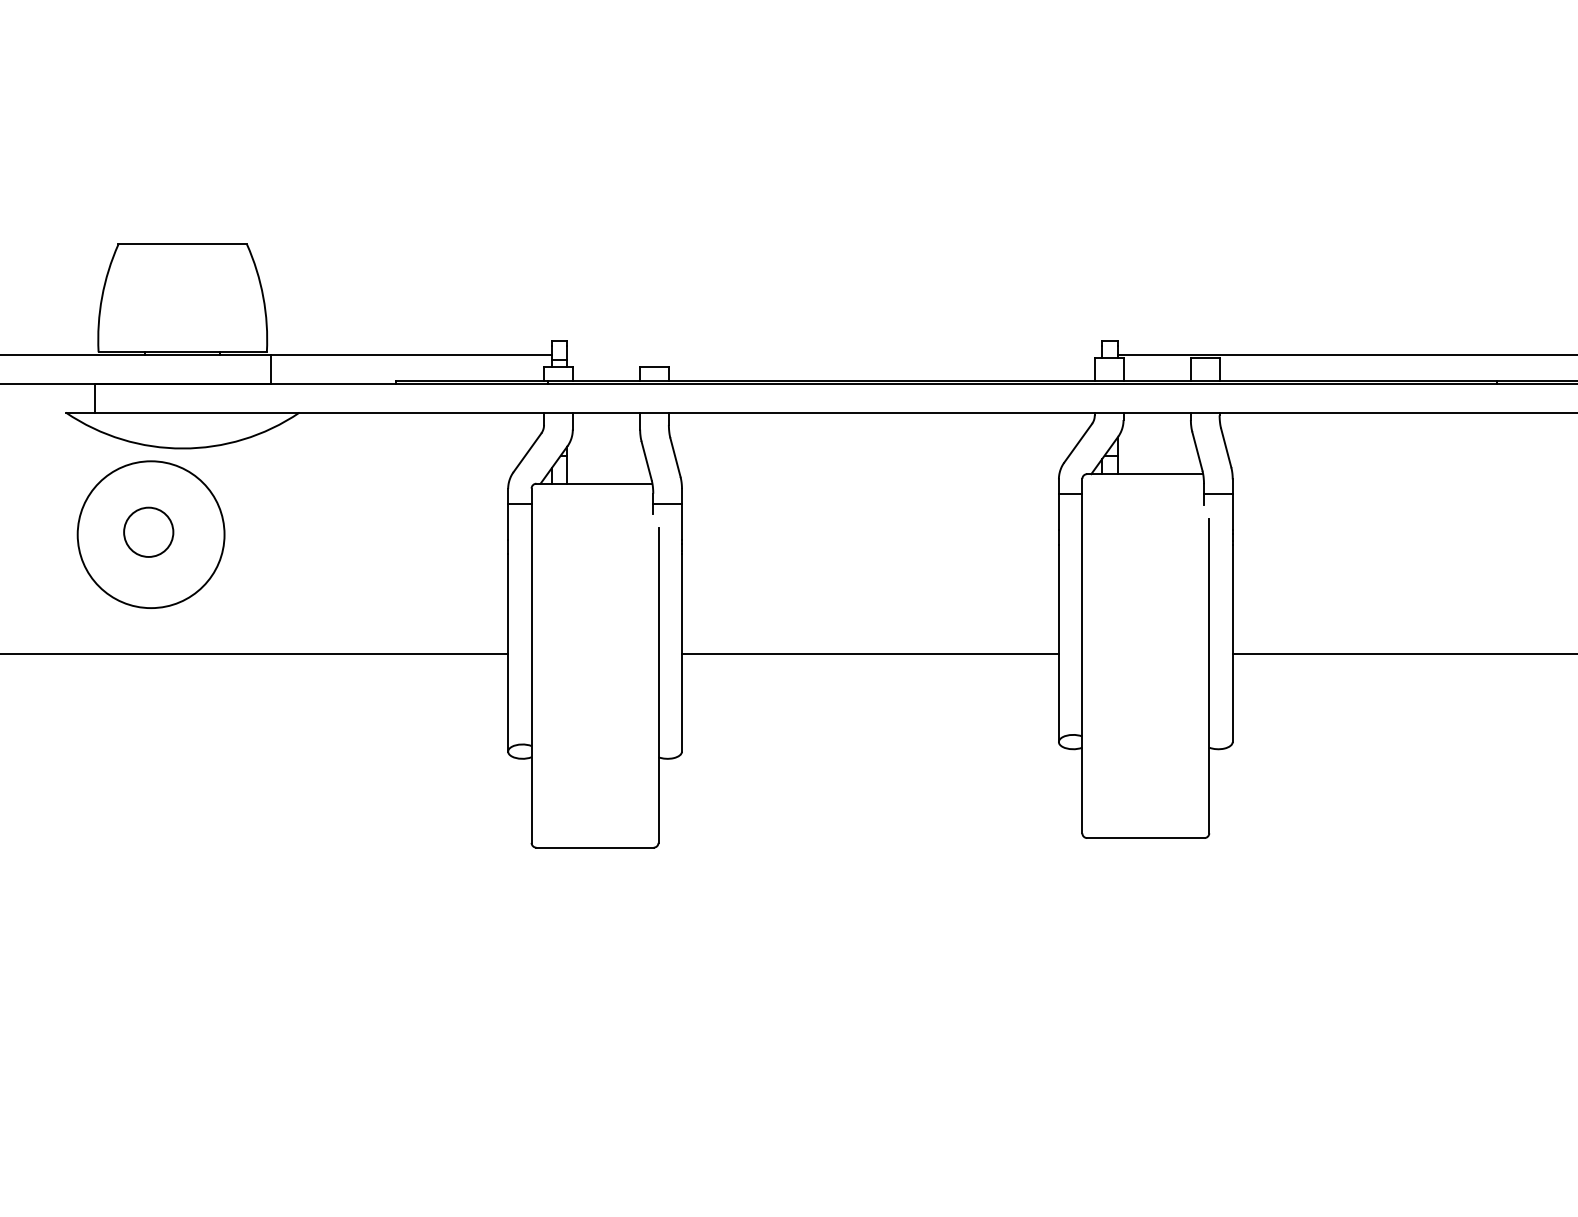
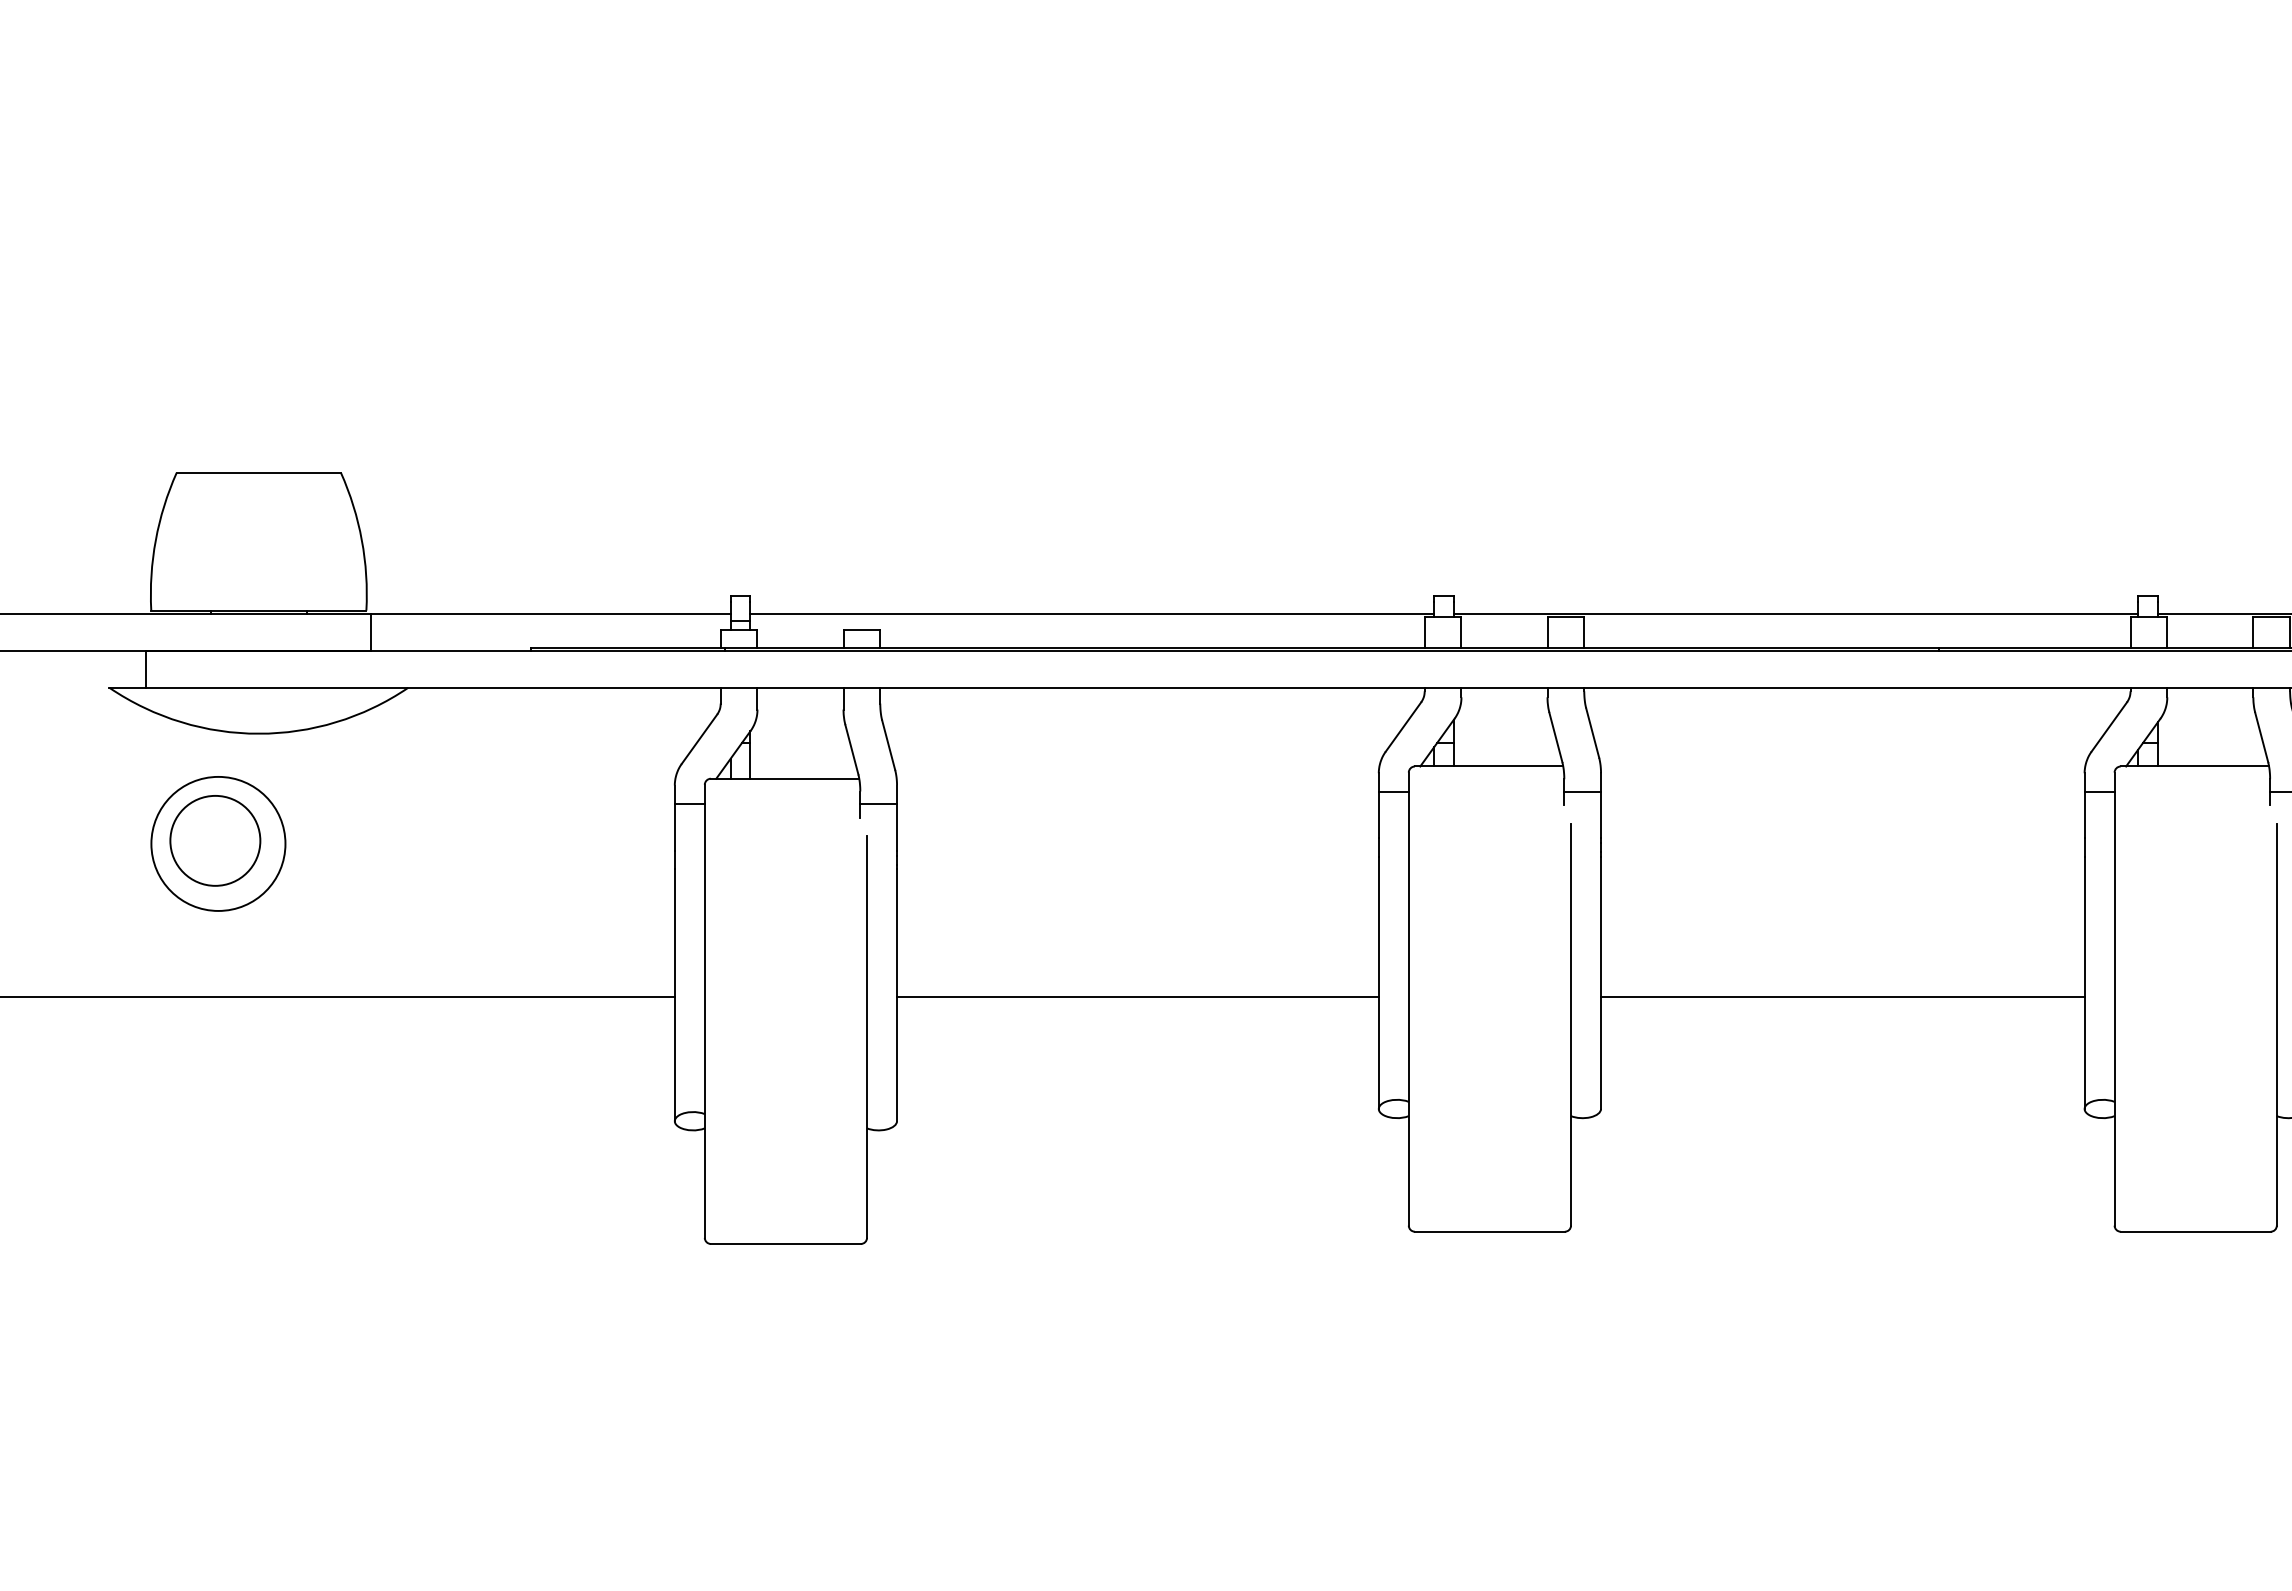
line: (834, 355) -> (1092, 614), added
circle: (148, 532) -> (215, 840), size x1.43
circle: (151, 534) -> (218, 843), size x0.71

